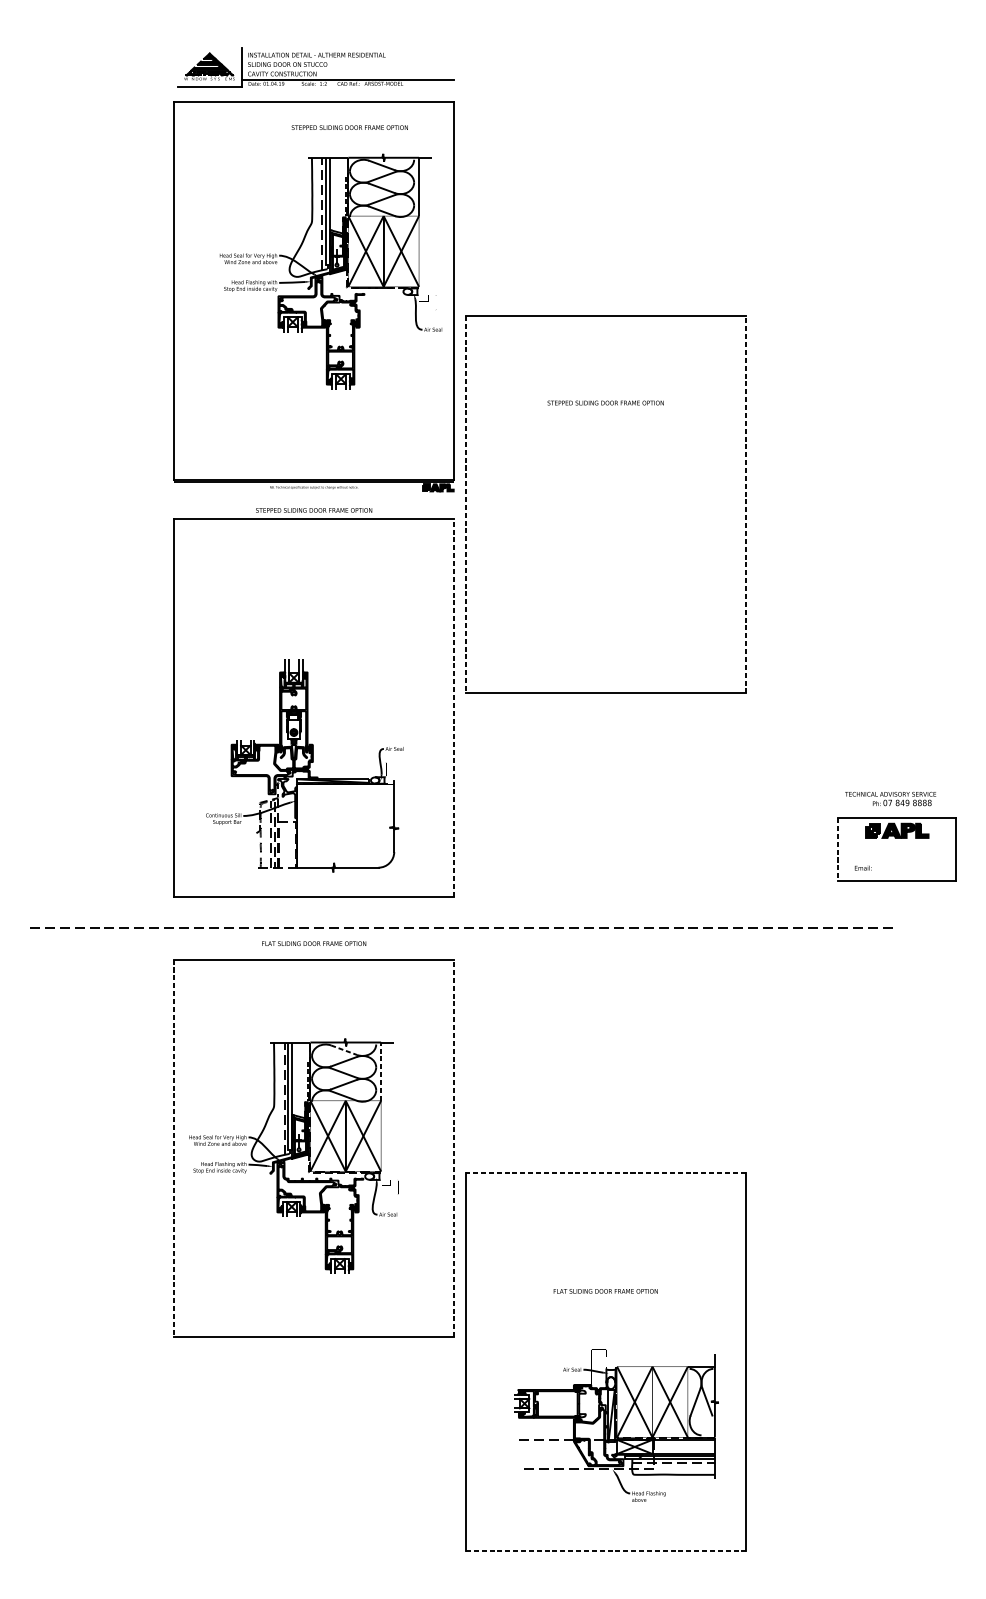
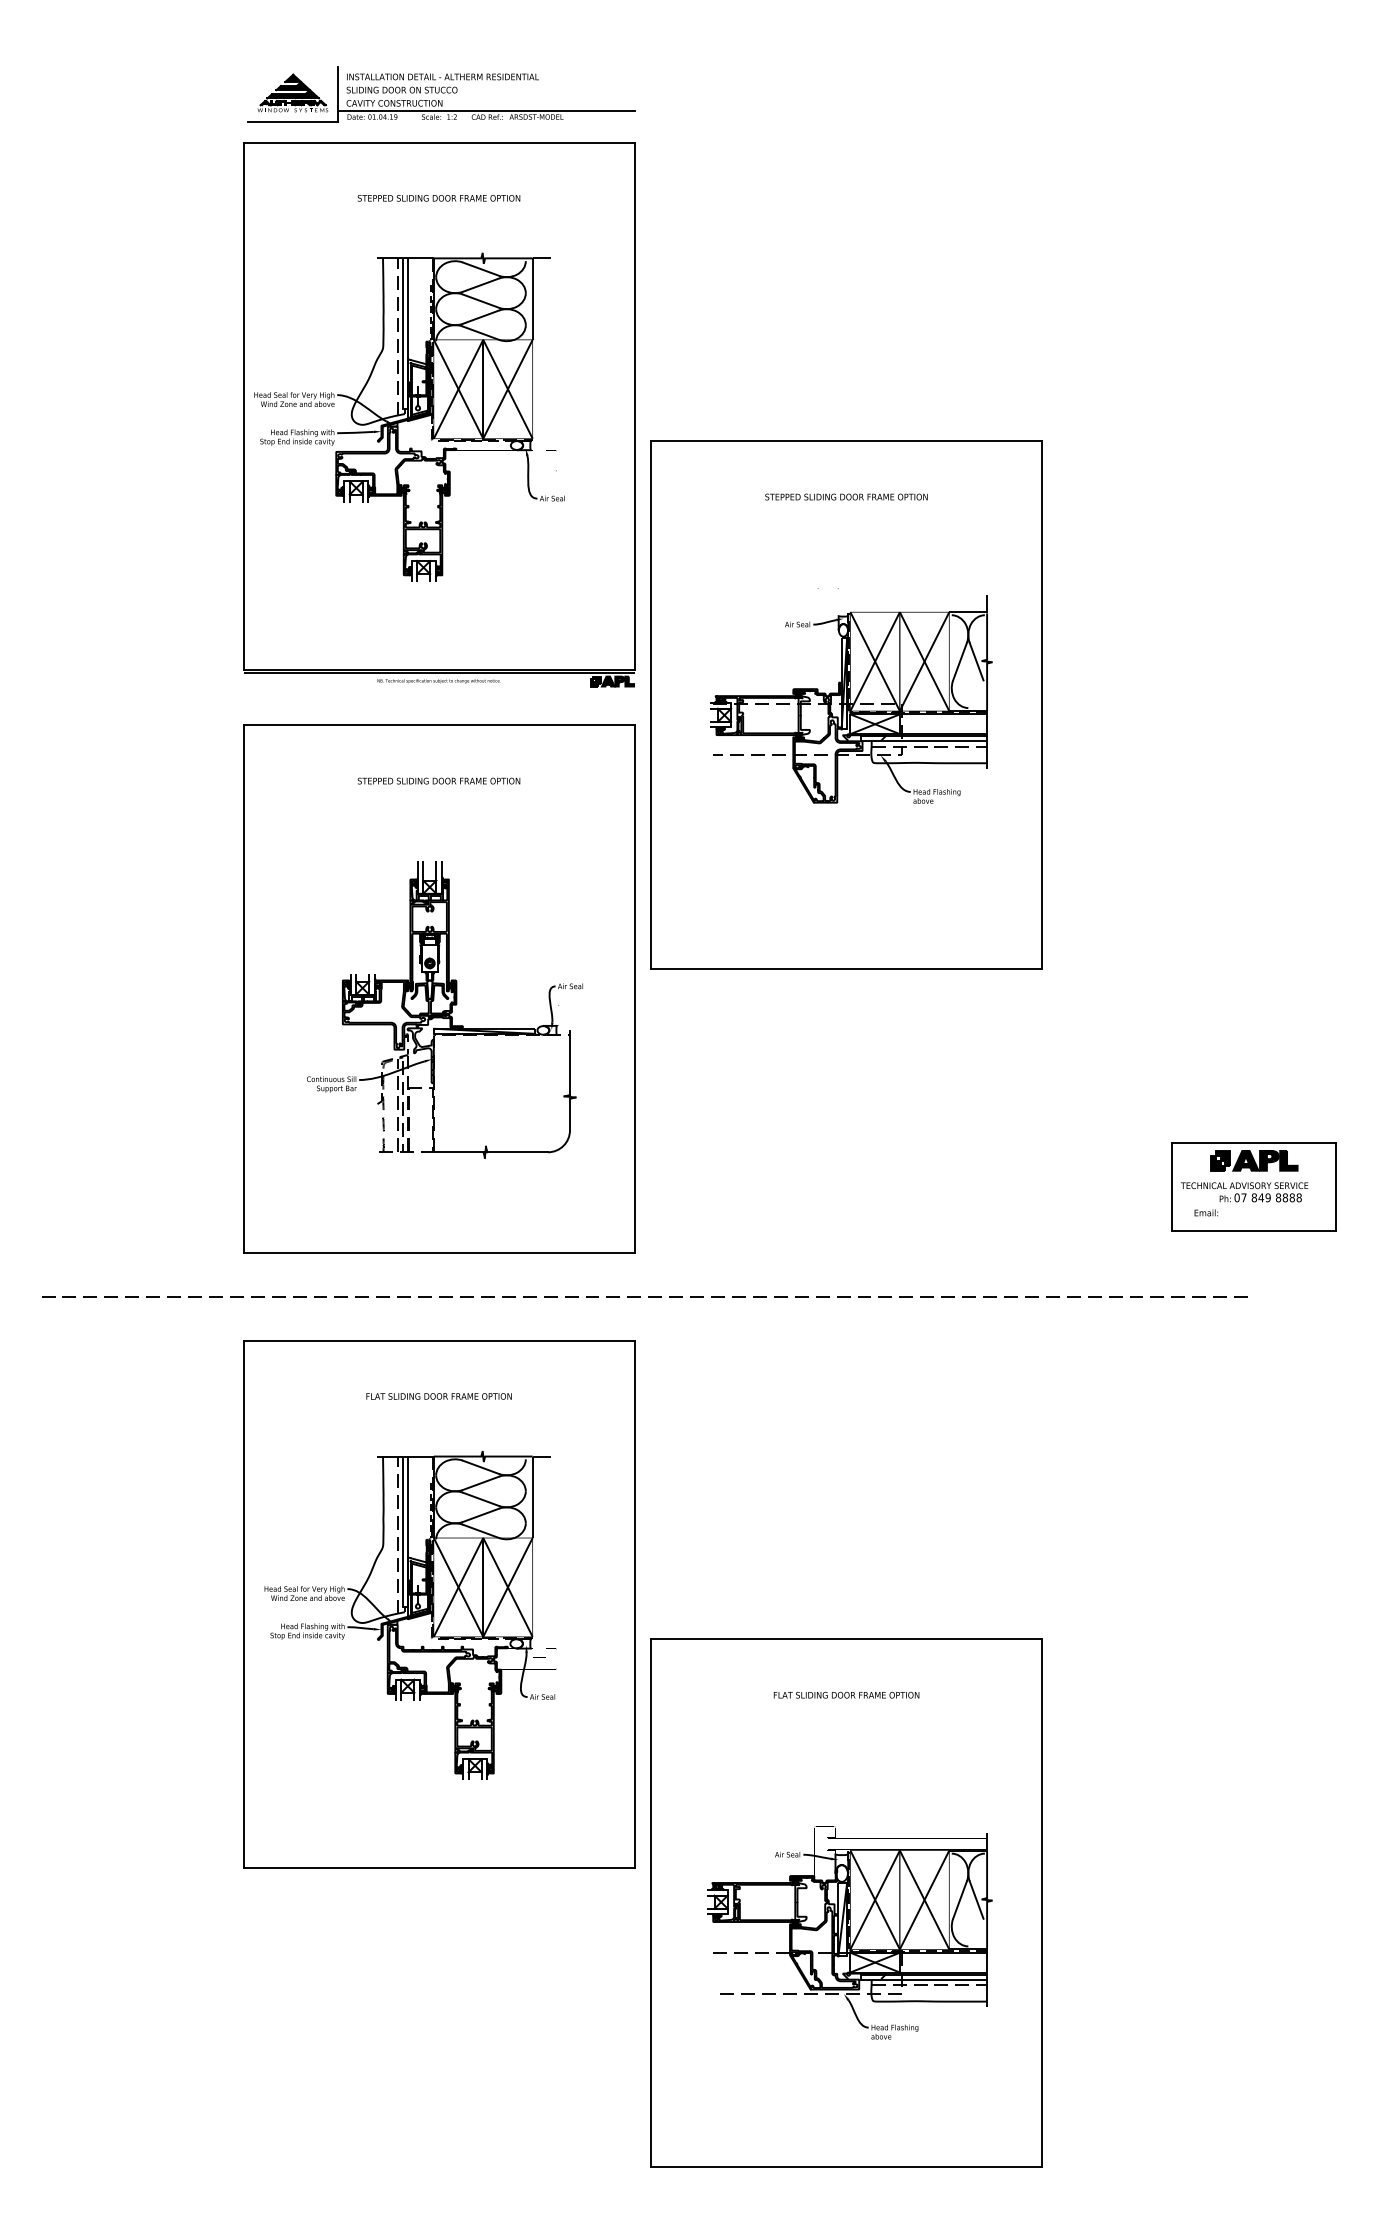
text: (349, 127) -> (438, 198), moved
part: (330, 270) -> (409, 416), moved
text: (605, 402) -> (846, 496), moved
part: (609, 497) -> (851, 695), added
line: (466, 504) -> (651, 705), dashed -> solid
line: (745, 504) -> (1042, 705), dashed -> solid
text: (313, 509) -> (438, 780), moved
line: (453, 708) -> (634, 989), dashed -> solid
part: (304, 765) -> (444, 1009), moved
text: (890, 799) -> (1244, 1192), moved
line: (838, 849) -> (1171, 1186), dashed -> solid
text: (313, 943) -> (438, 1396), moved
line: (344, 1050) -> (481, 1467), dashed -> solid
line: (380, 1071) -> (532, 1497), dashed -> solid
line: (174, 1148) -> (243, 1604), dashed -> solid
line: (453, 1148) -> (634, 1604), dashed -> solid
line: (605, 1173) -> (846, 1639), dashed -> solid
text: (605, 1290) -> (846, 1694), moved
part: (616, 1425) -> (849, 1932), moved
line: (606, 1550) -> (847, 2166), dashed -> solid

